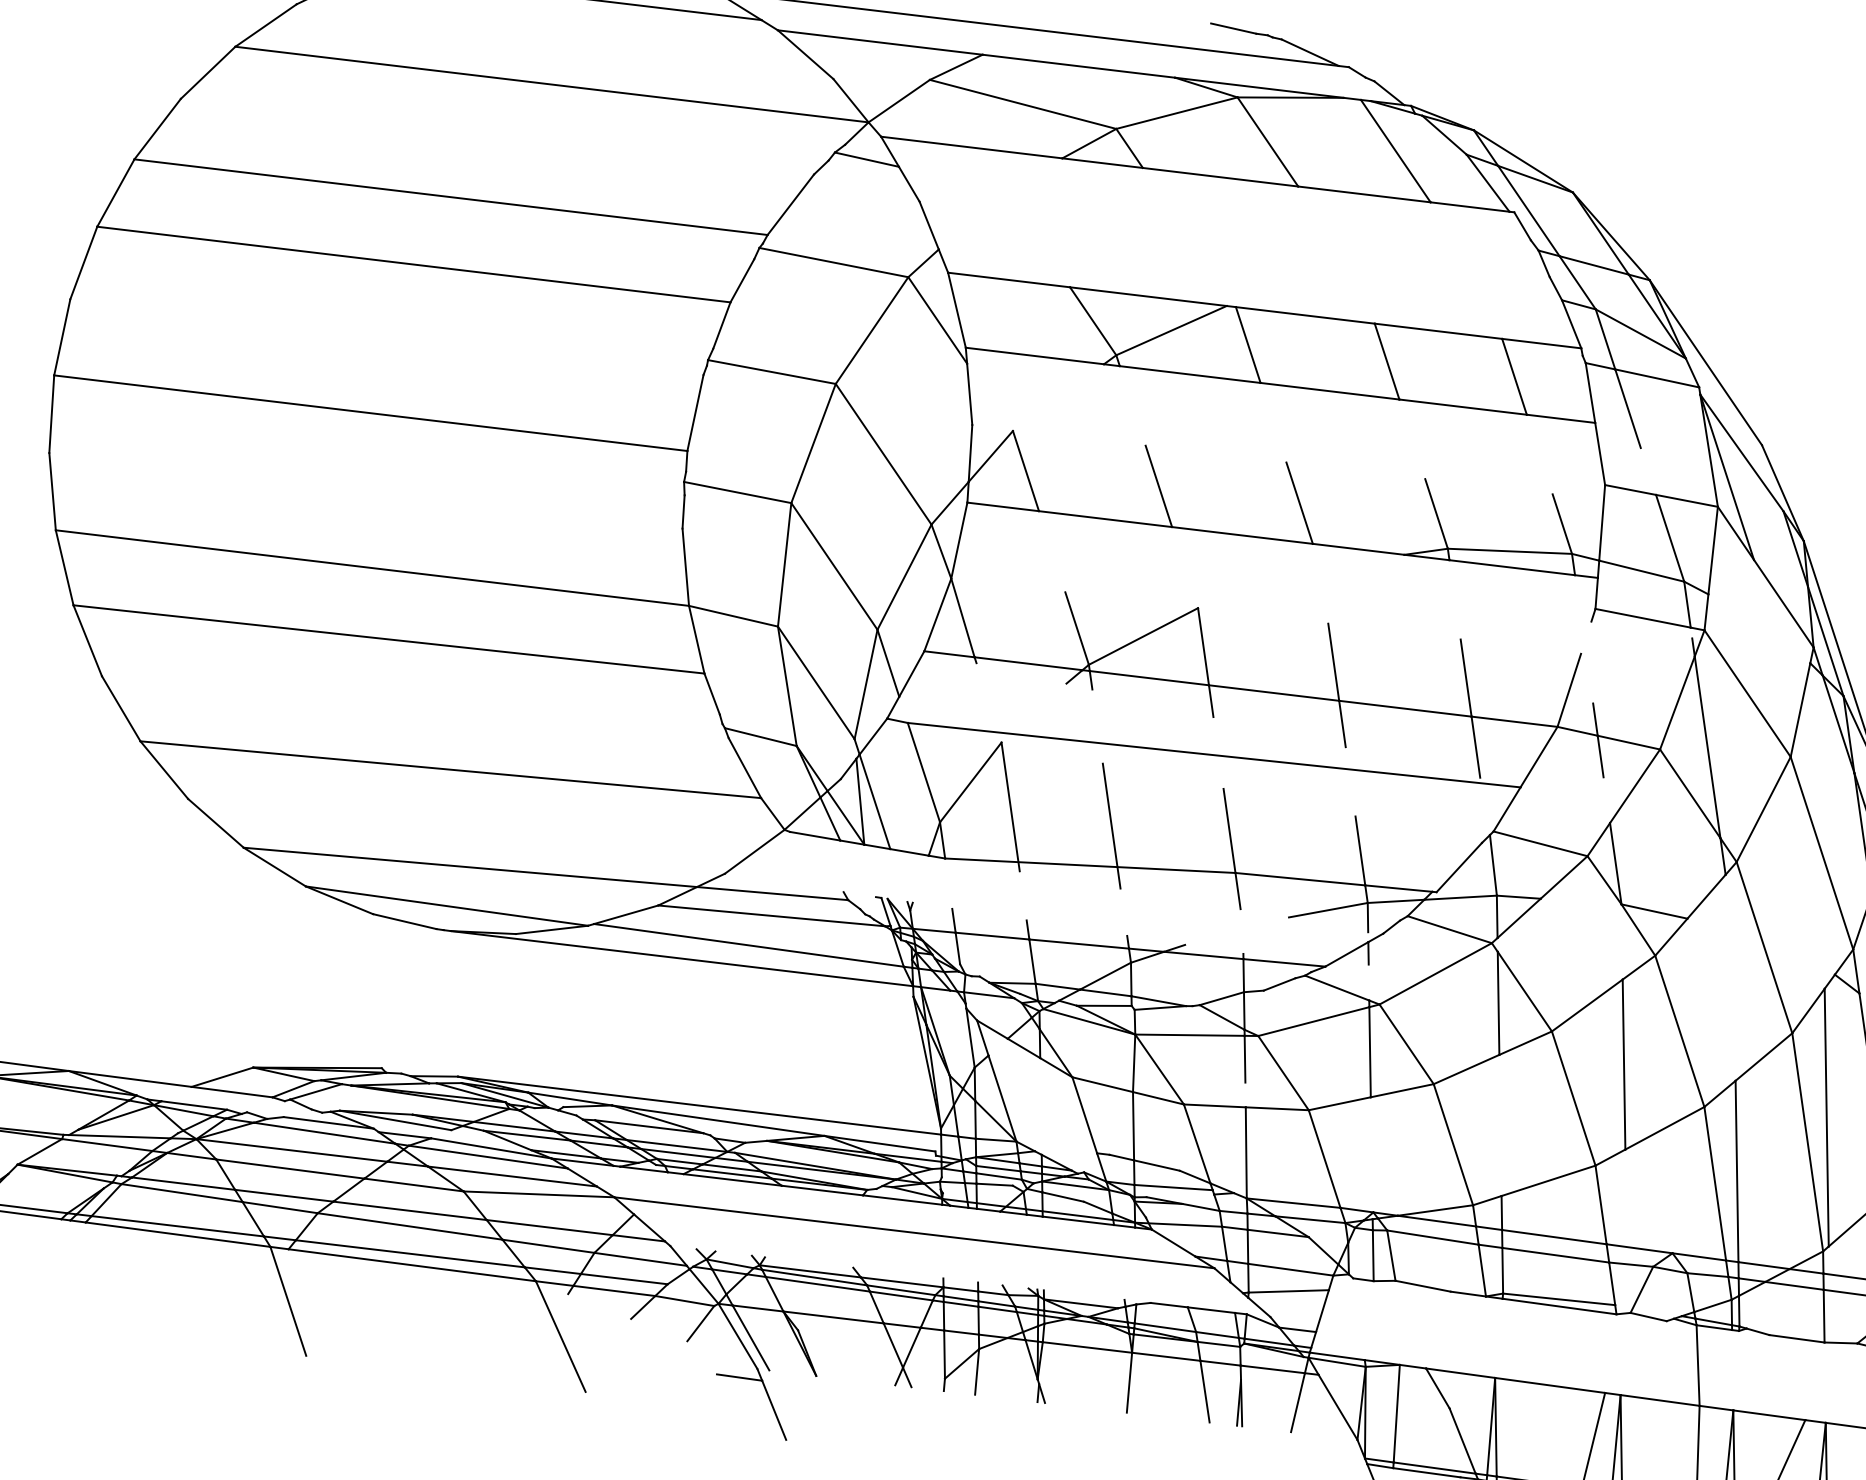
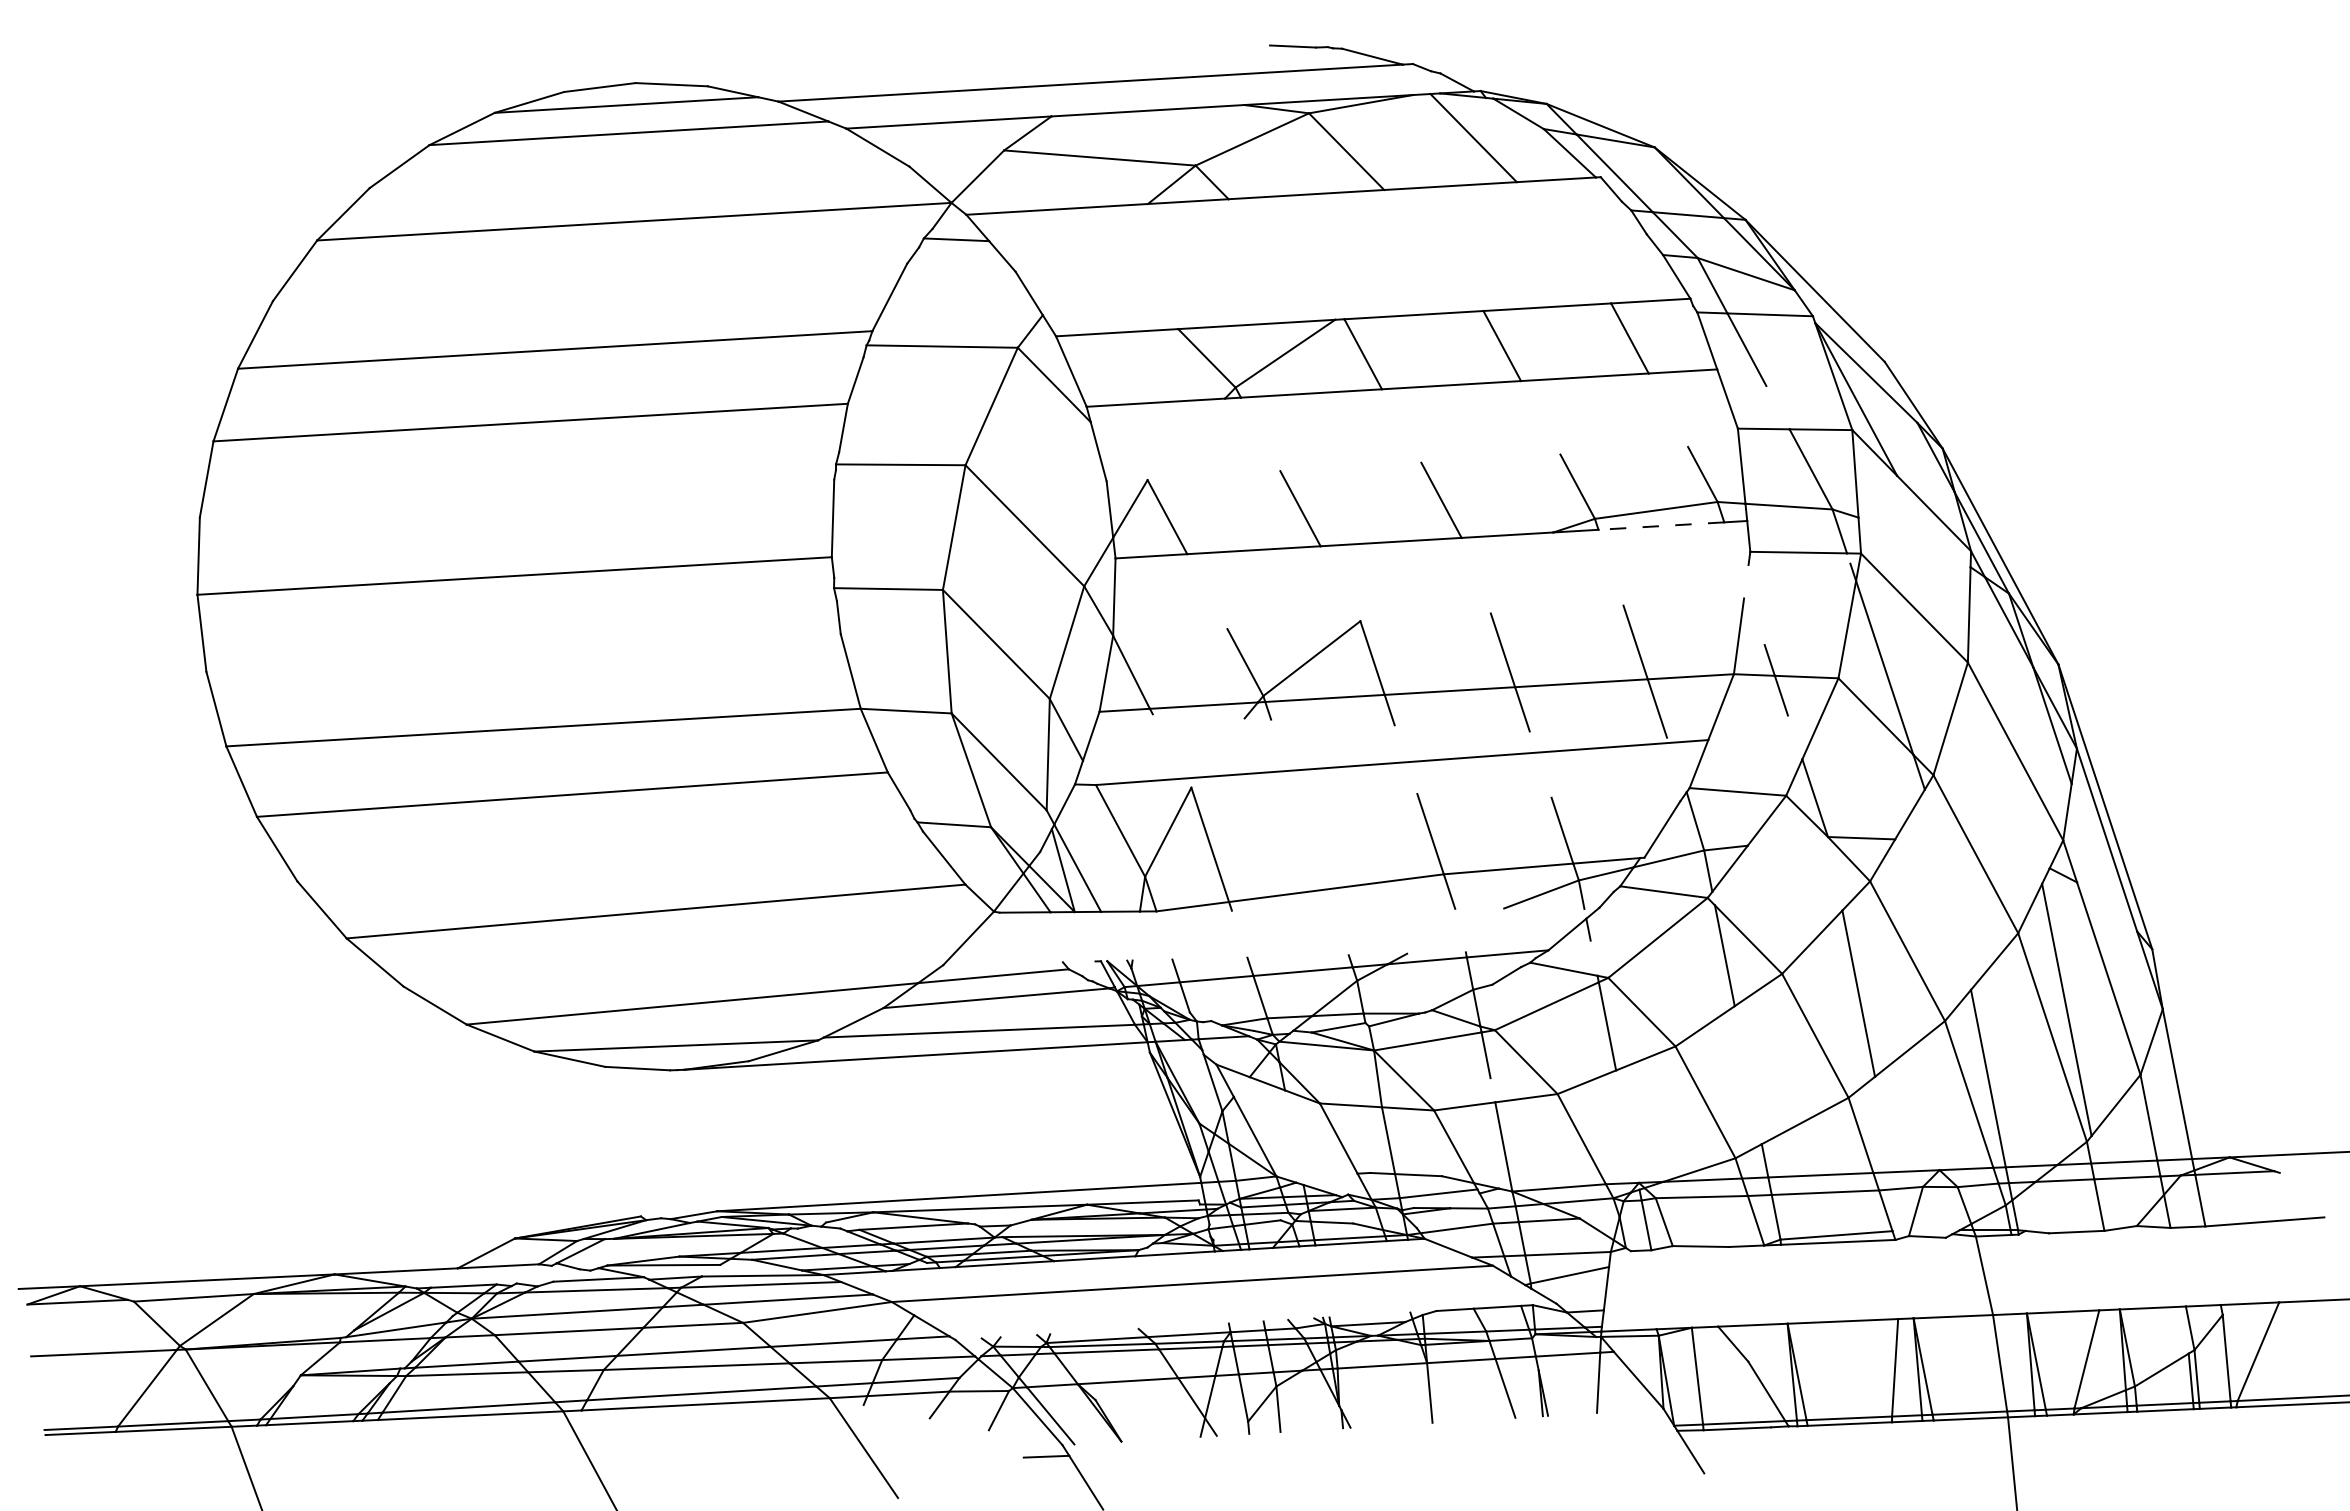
line: (1511, 567) -> (1660, 526), solid -> dashed
line: (1111, 825) -> (1313, 849), removed

